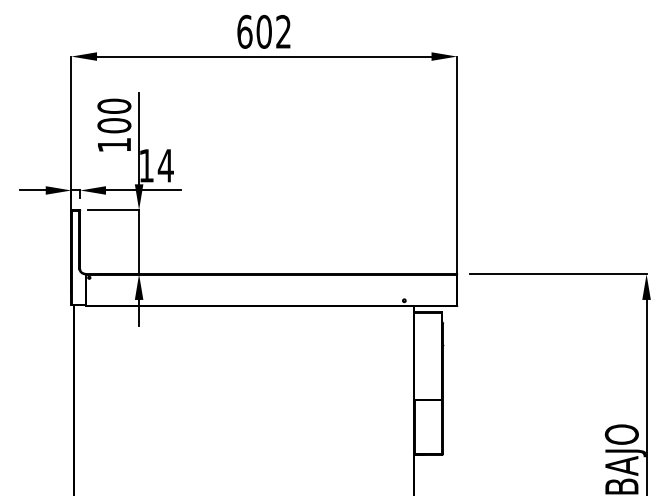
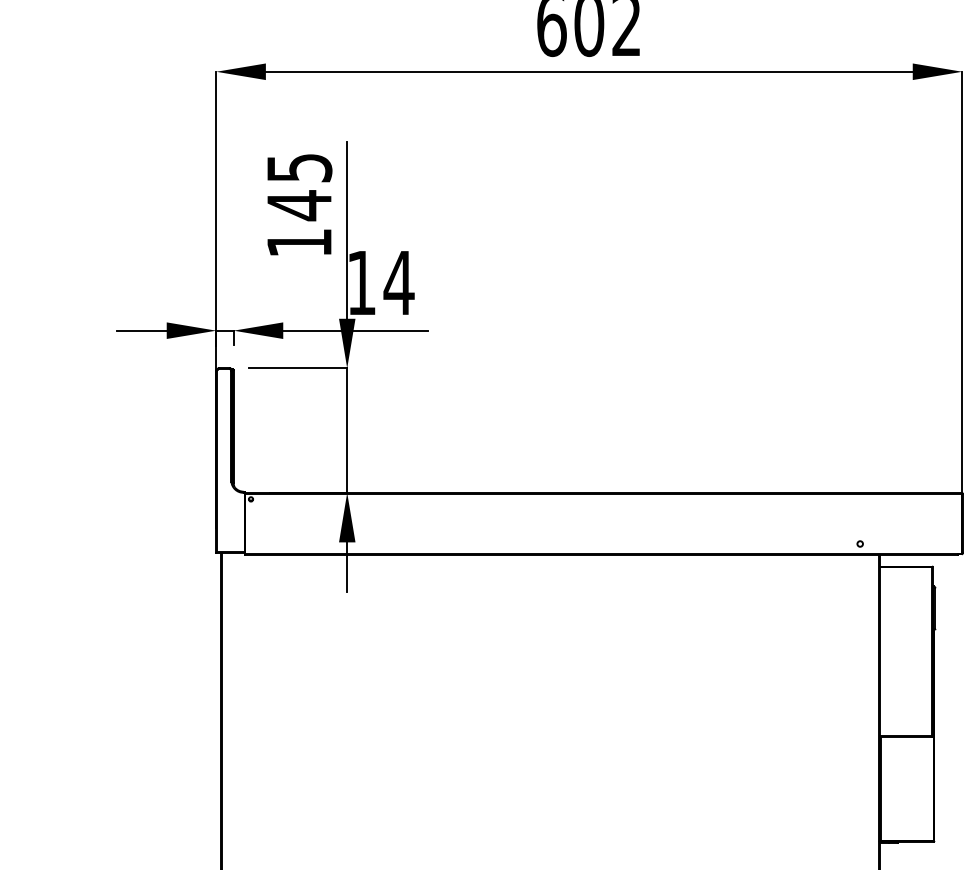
text: (114, 115) -> (299, 185), 100 -> 145

